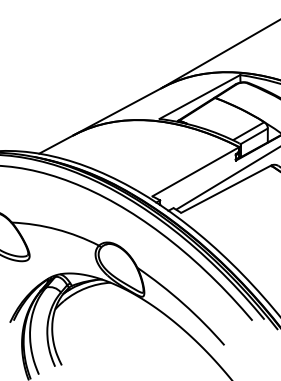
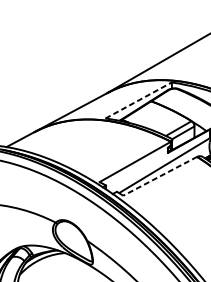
line: (199, 97) -> (138, 100), solid -> dashed
line: (226, 189) -> (160, 176), solid -> dashed

